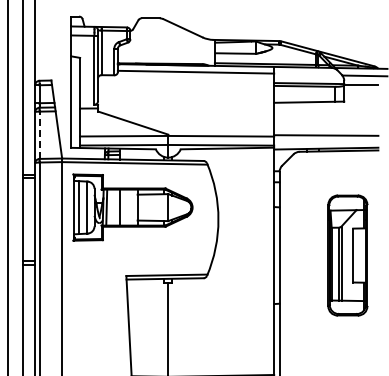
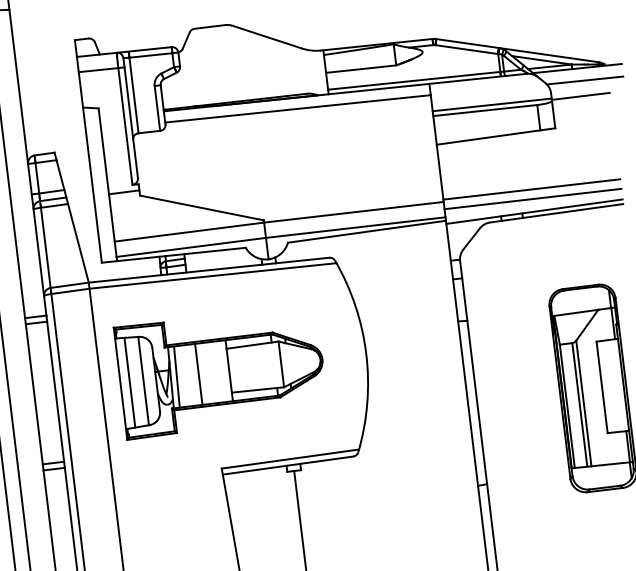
line: (39, 135) -> (45, 248), dashed -> solid
line: (326, 140) -> (533, 197), added
part: (132, 207) -> (220, 371), moved

